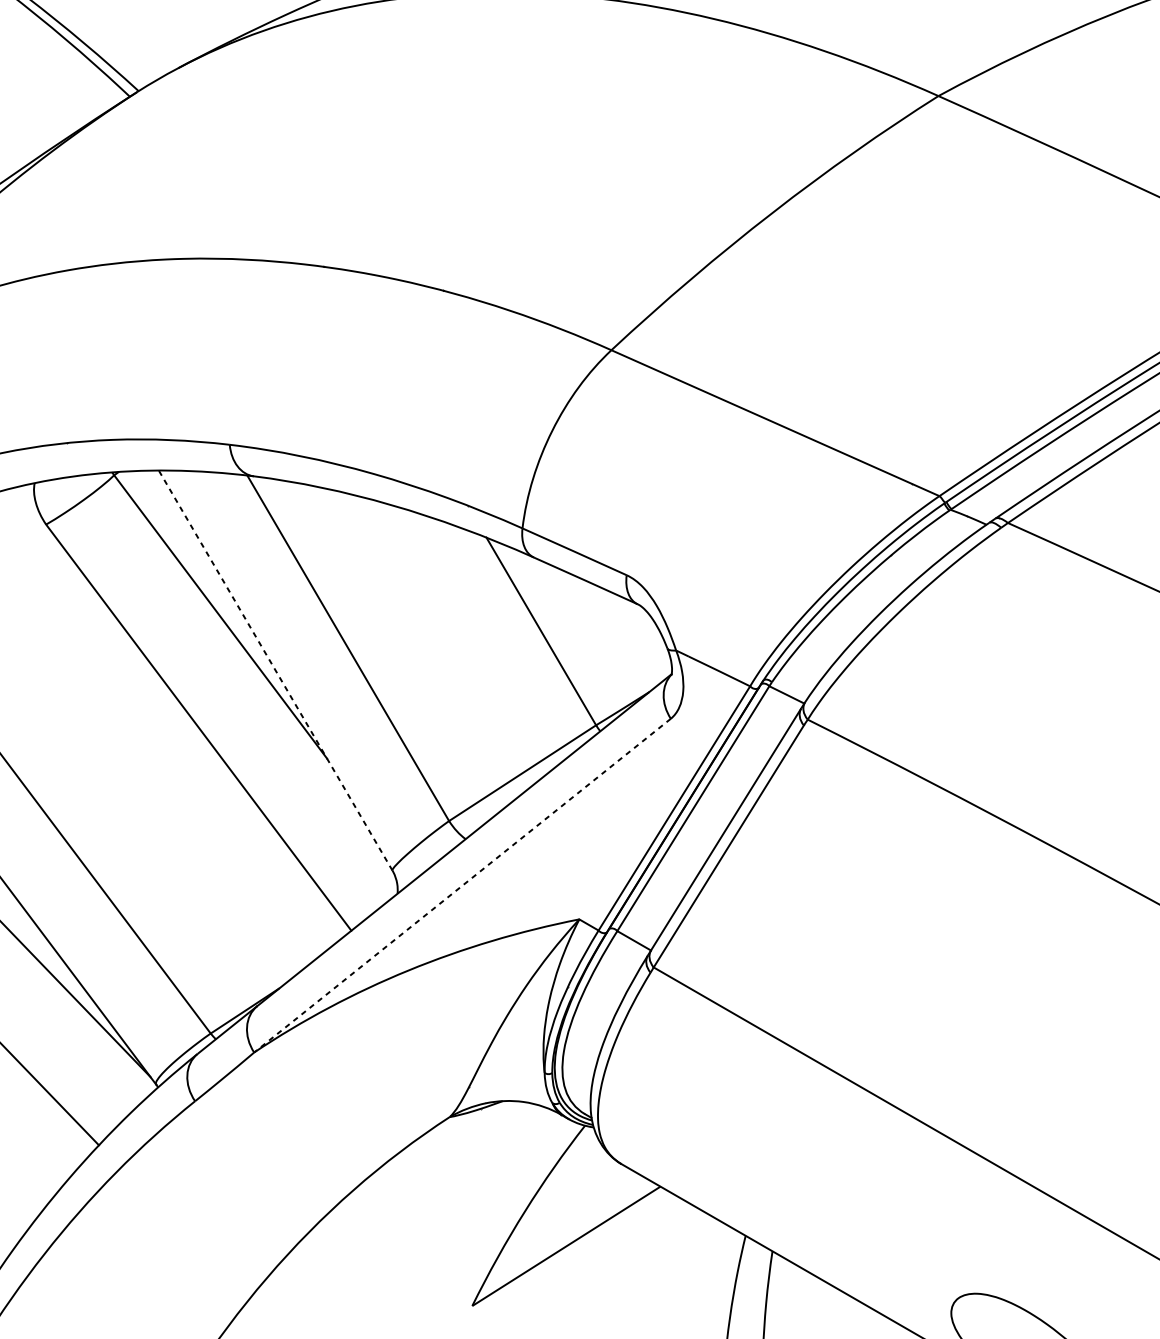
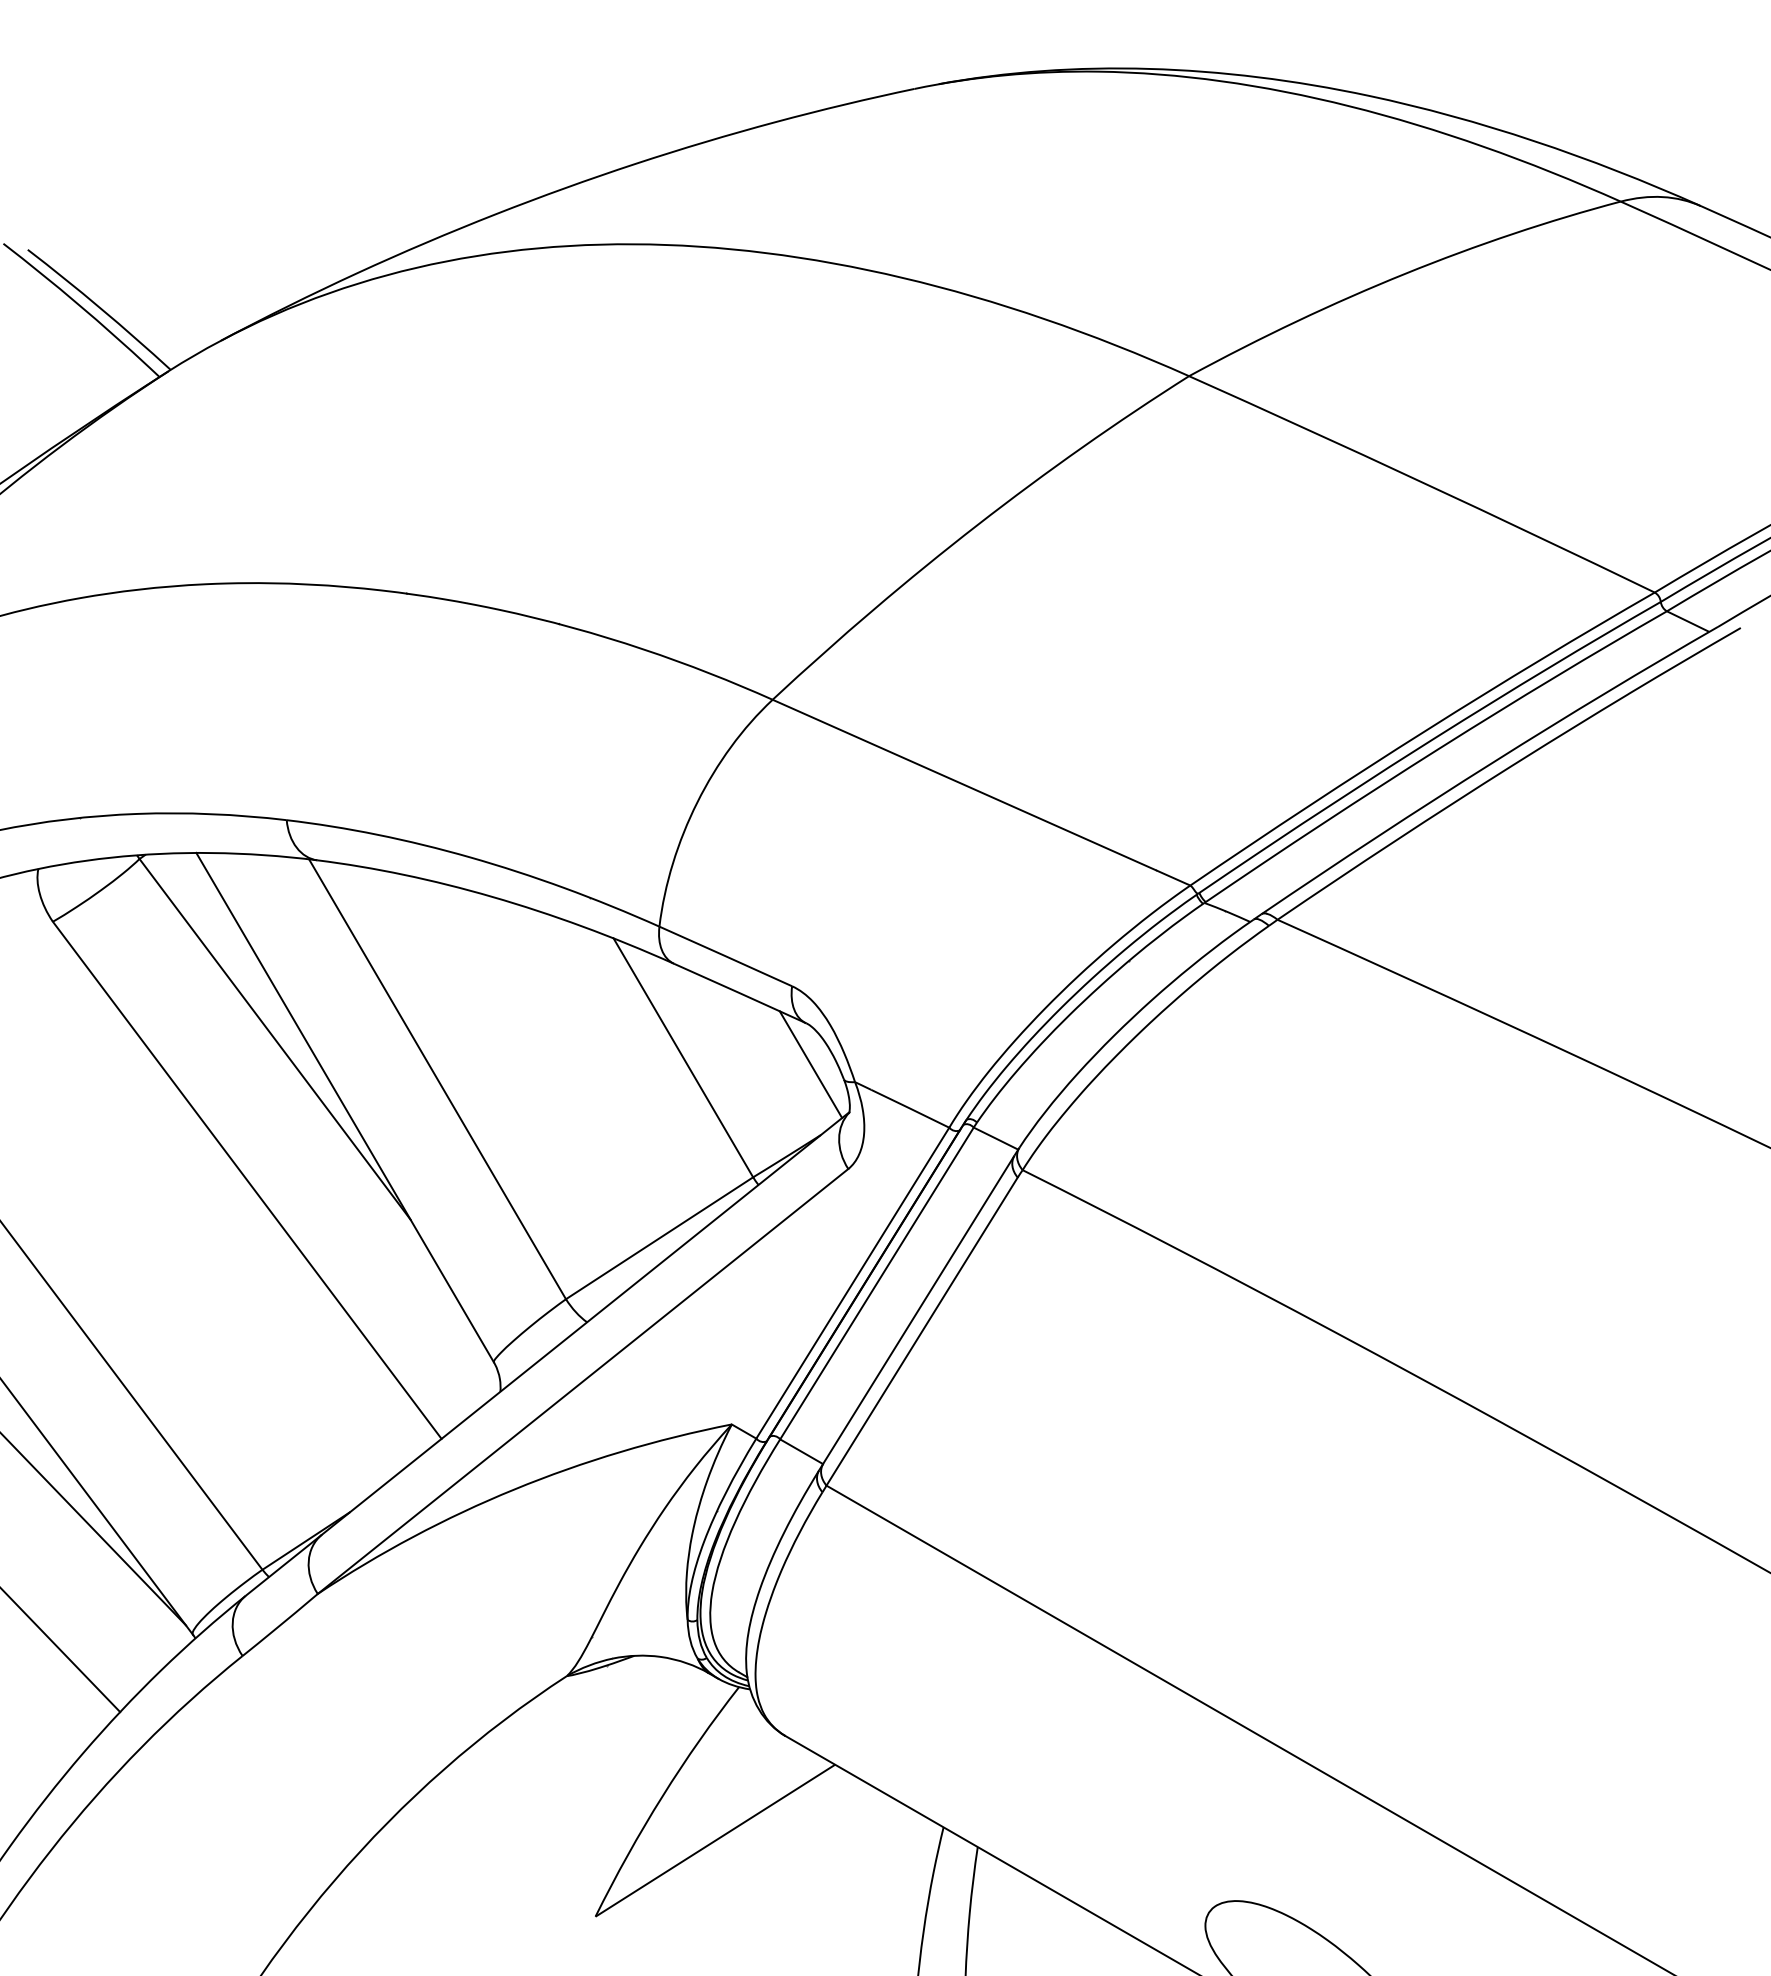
line: (641, 636) -> (810, 1064), added
line: (275, 670) -> (345, 1107), dashed -> solid
line: (462, 885) -> (583, 1381), dashed -> solid

